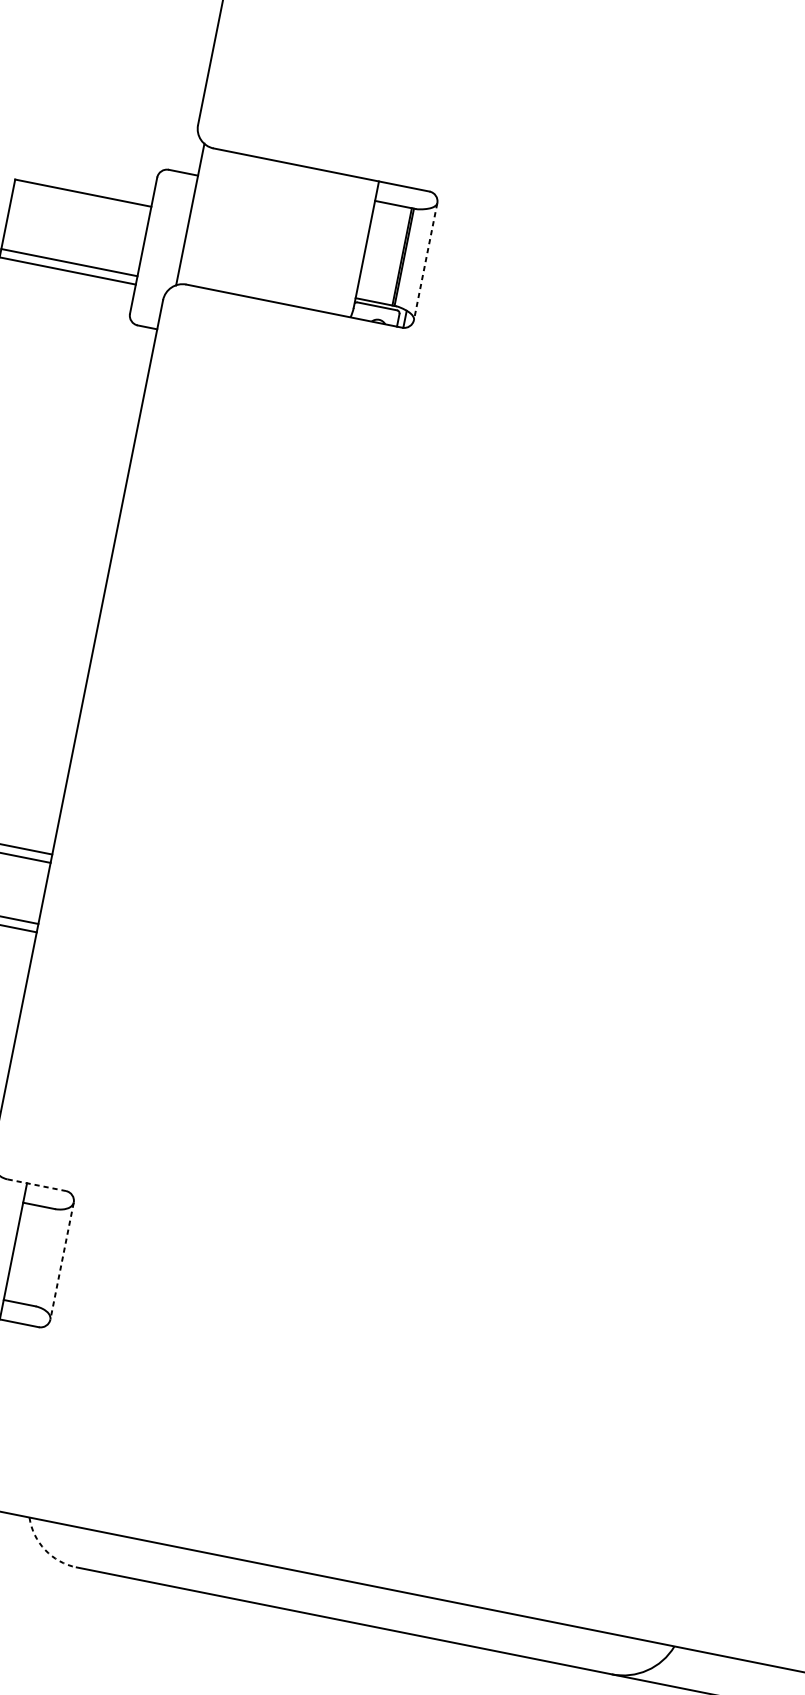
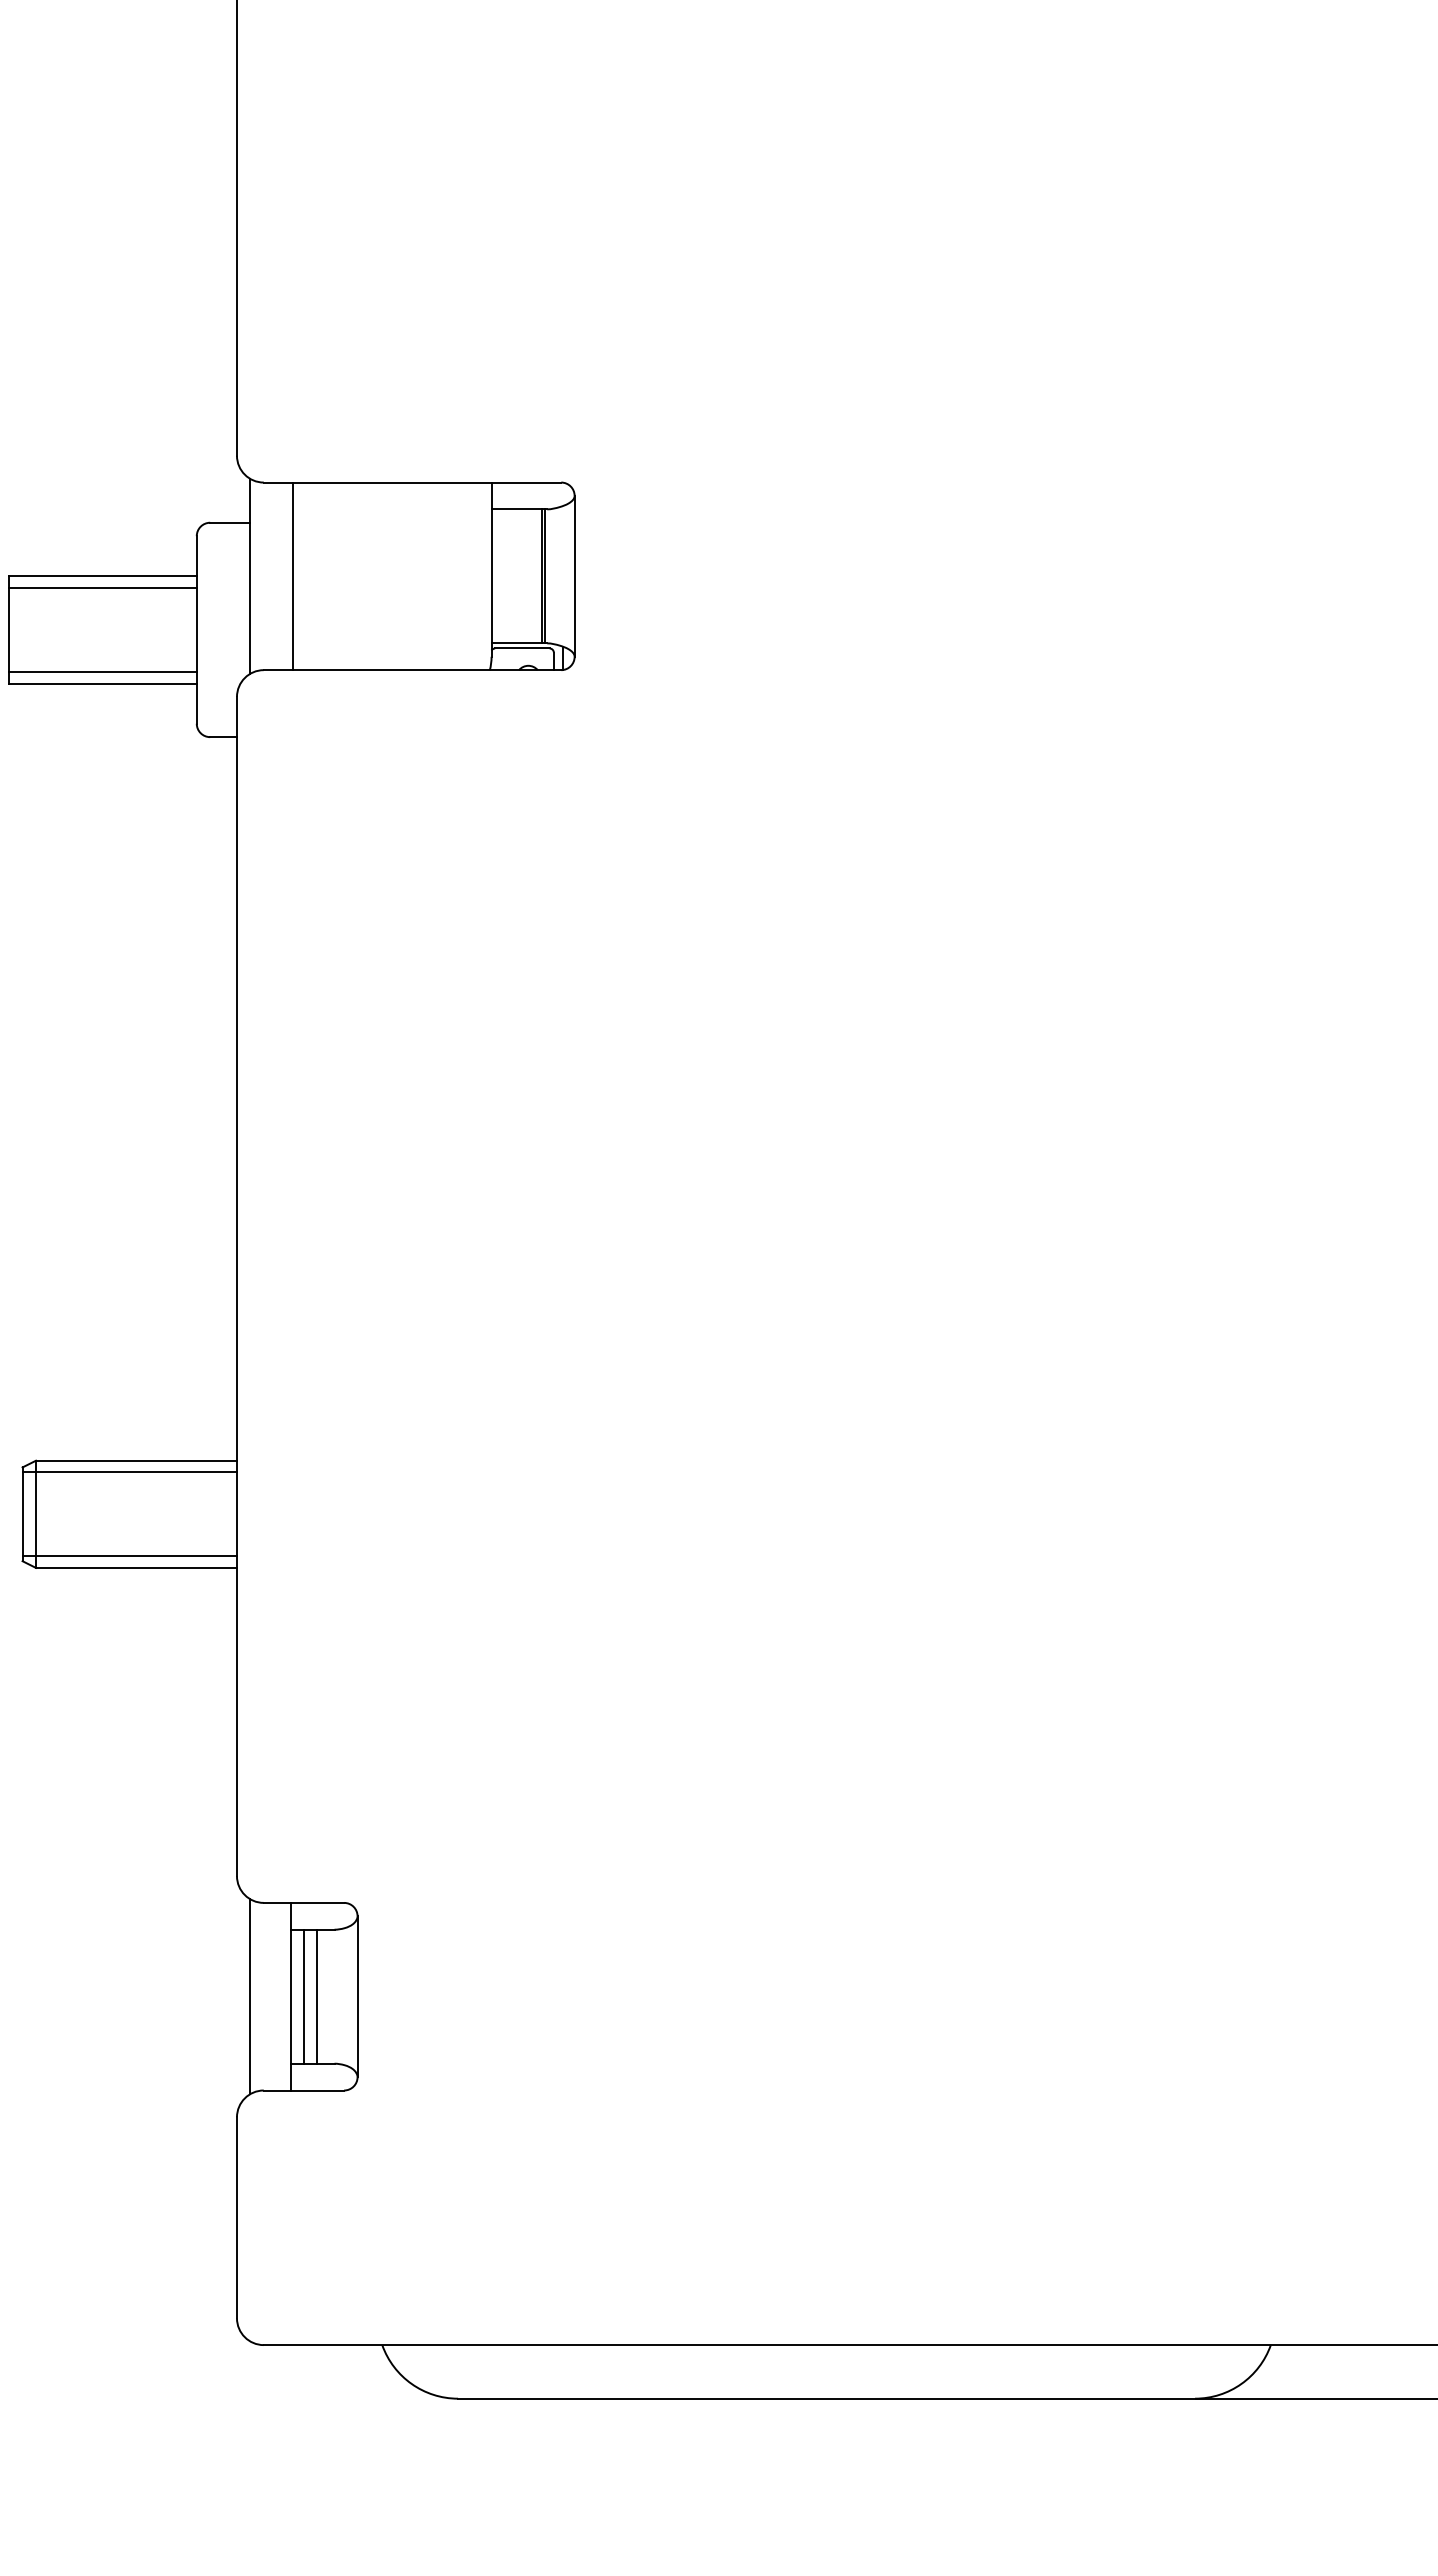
line: (81, 201) -> (102, 587), added
line: (221, 220) -> (293, 576), added
line: (425, 261) -> (574, 576), dashed -> solid
line: (37, 1184) -> (304, 1902), dashed -> solid
line: (22, 1253) -> (303, 1996), added
line: (33, 1255) -> (317, 1996), added
line: (61, 1261) -> (357, 1997), dashed -> solid
arc: (45, 1549) -> (411, 2383), dashed -> solid

